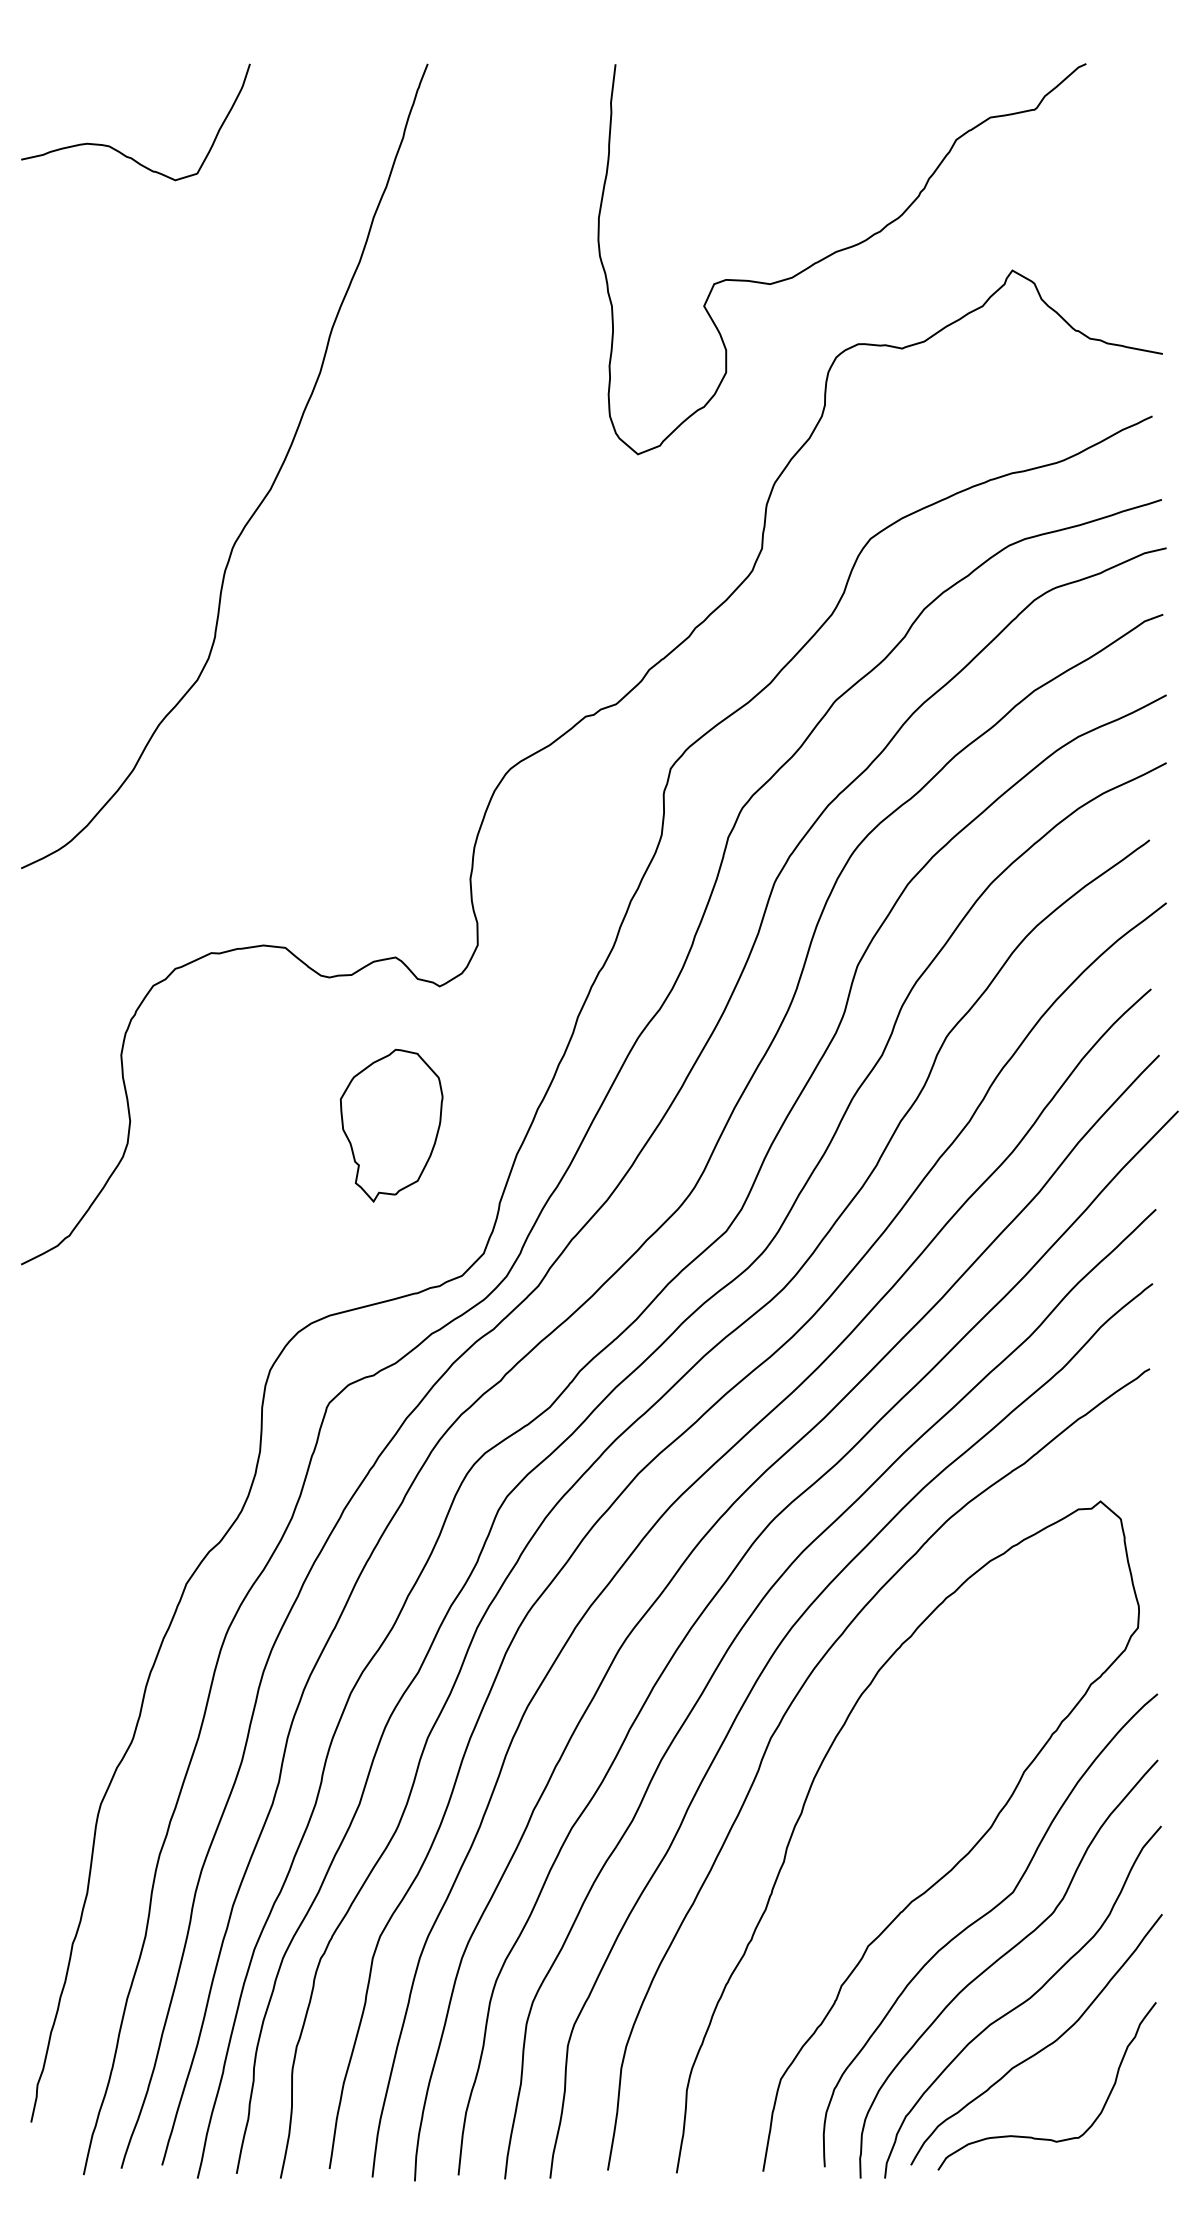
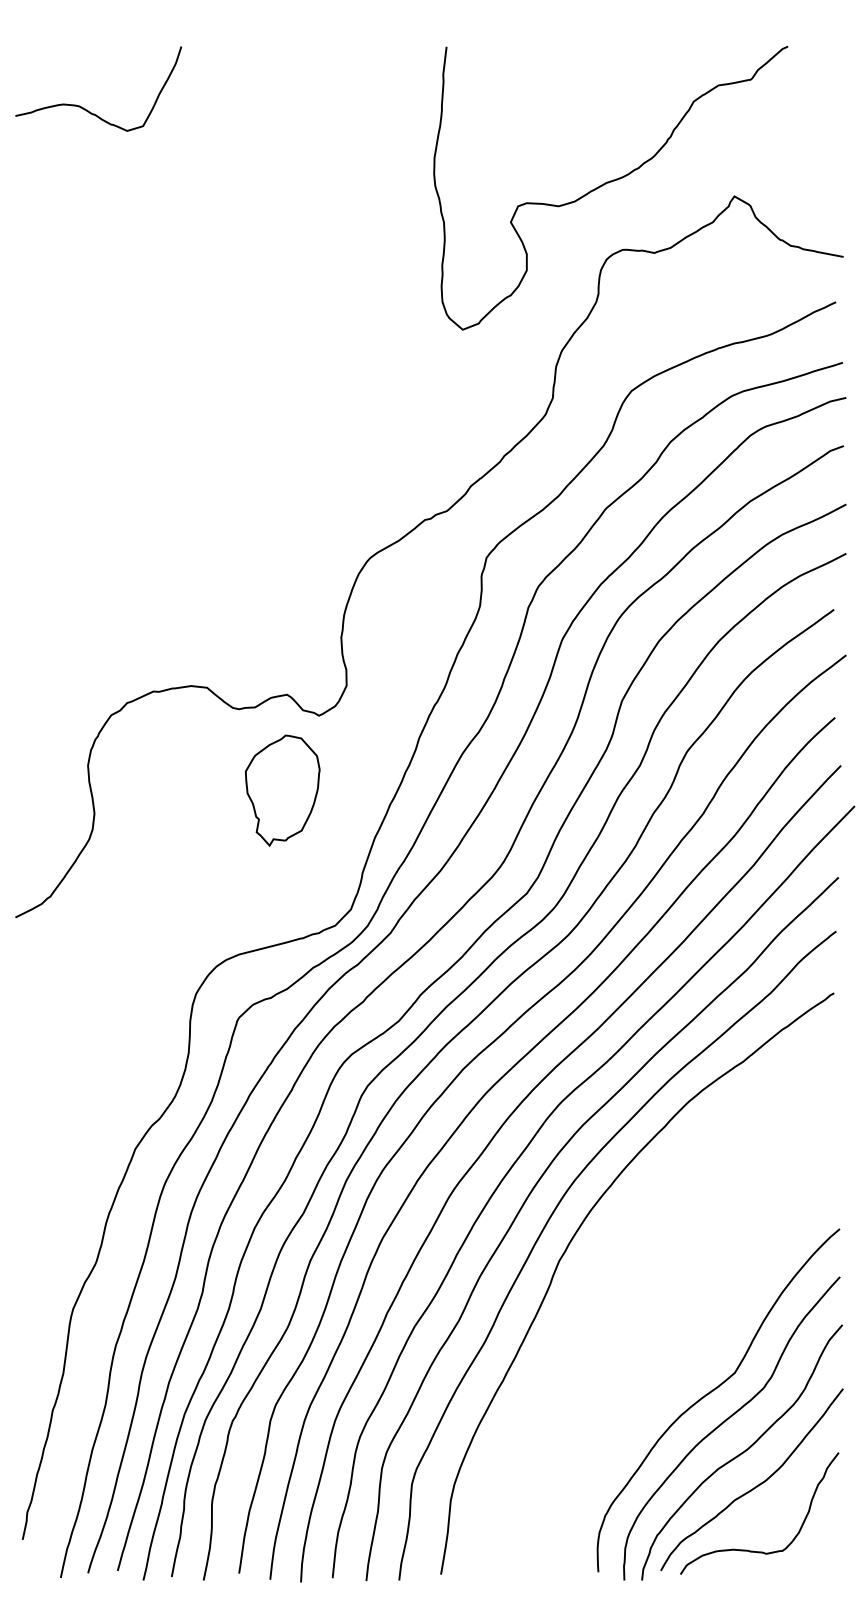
curve: (263, 497) -> (191, 361), removed
part: (391, 1125) -> (282, 790), moved
curve: (939, 1878) -> (681, 1362), removed

